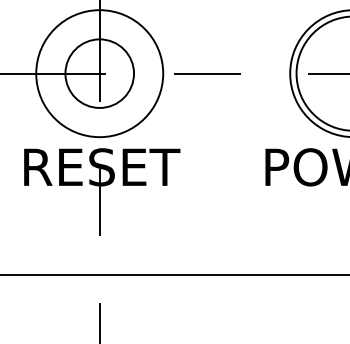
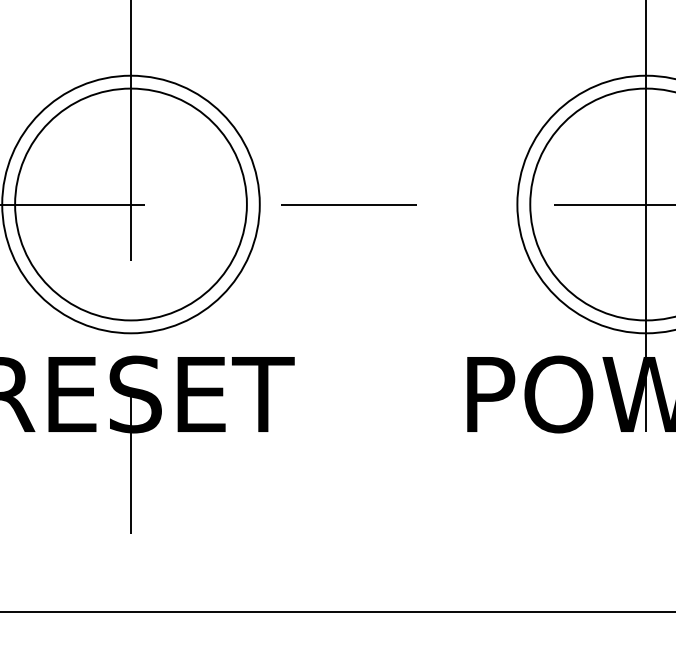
circle: (99, 73) -> (130, 204), size x1.67

